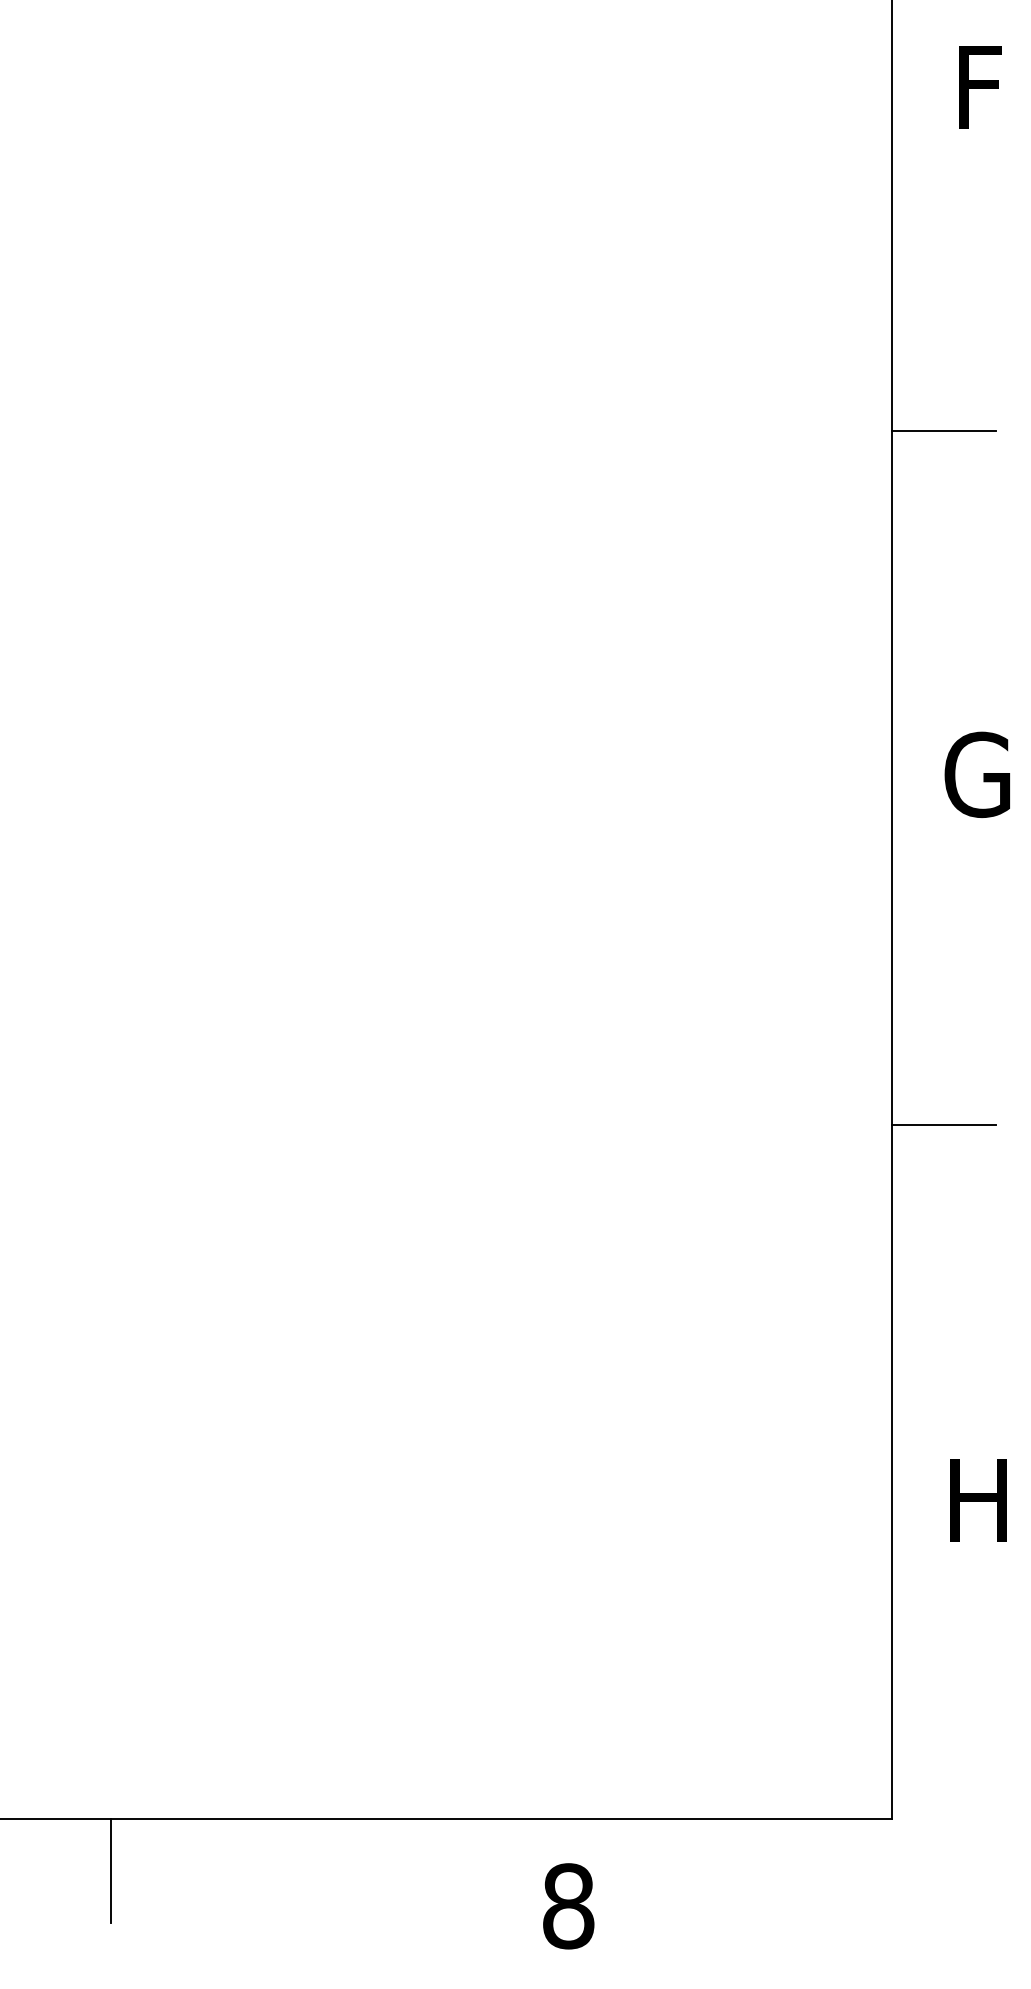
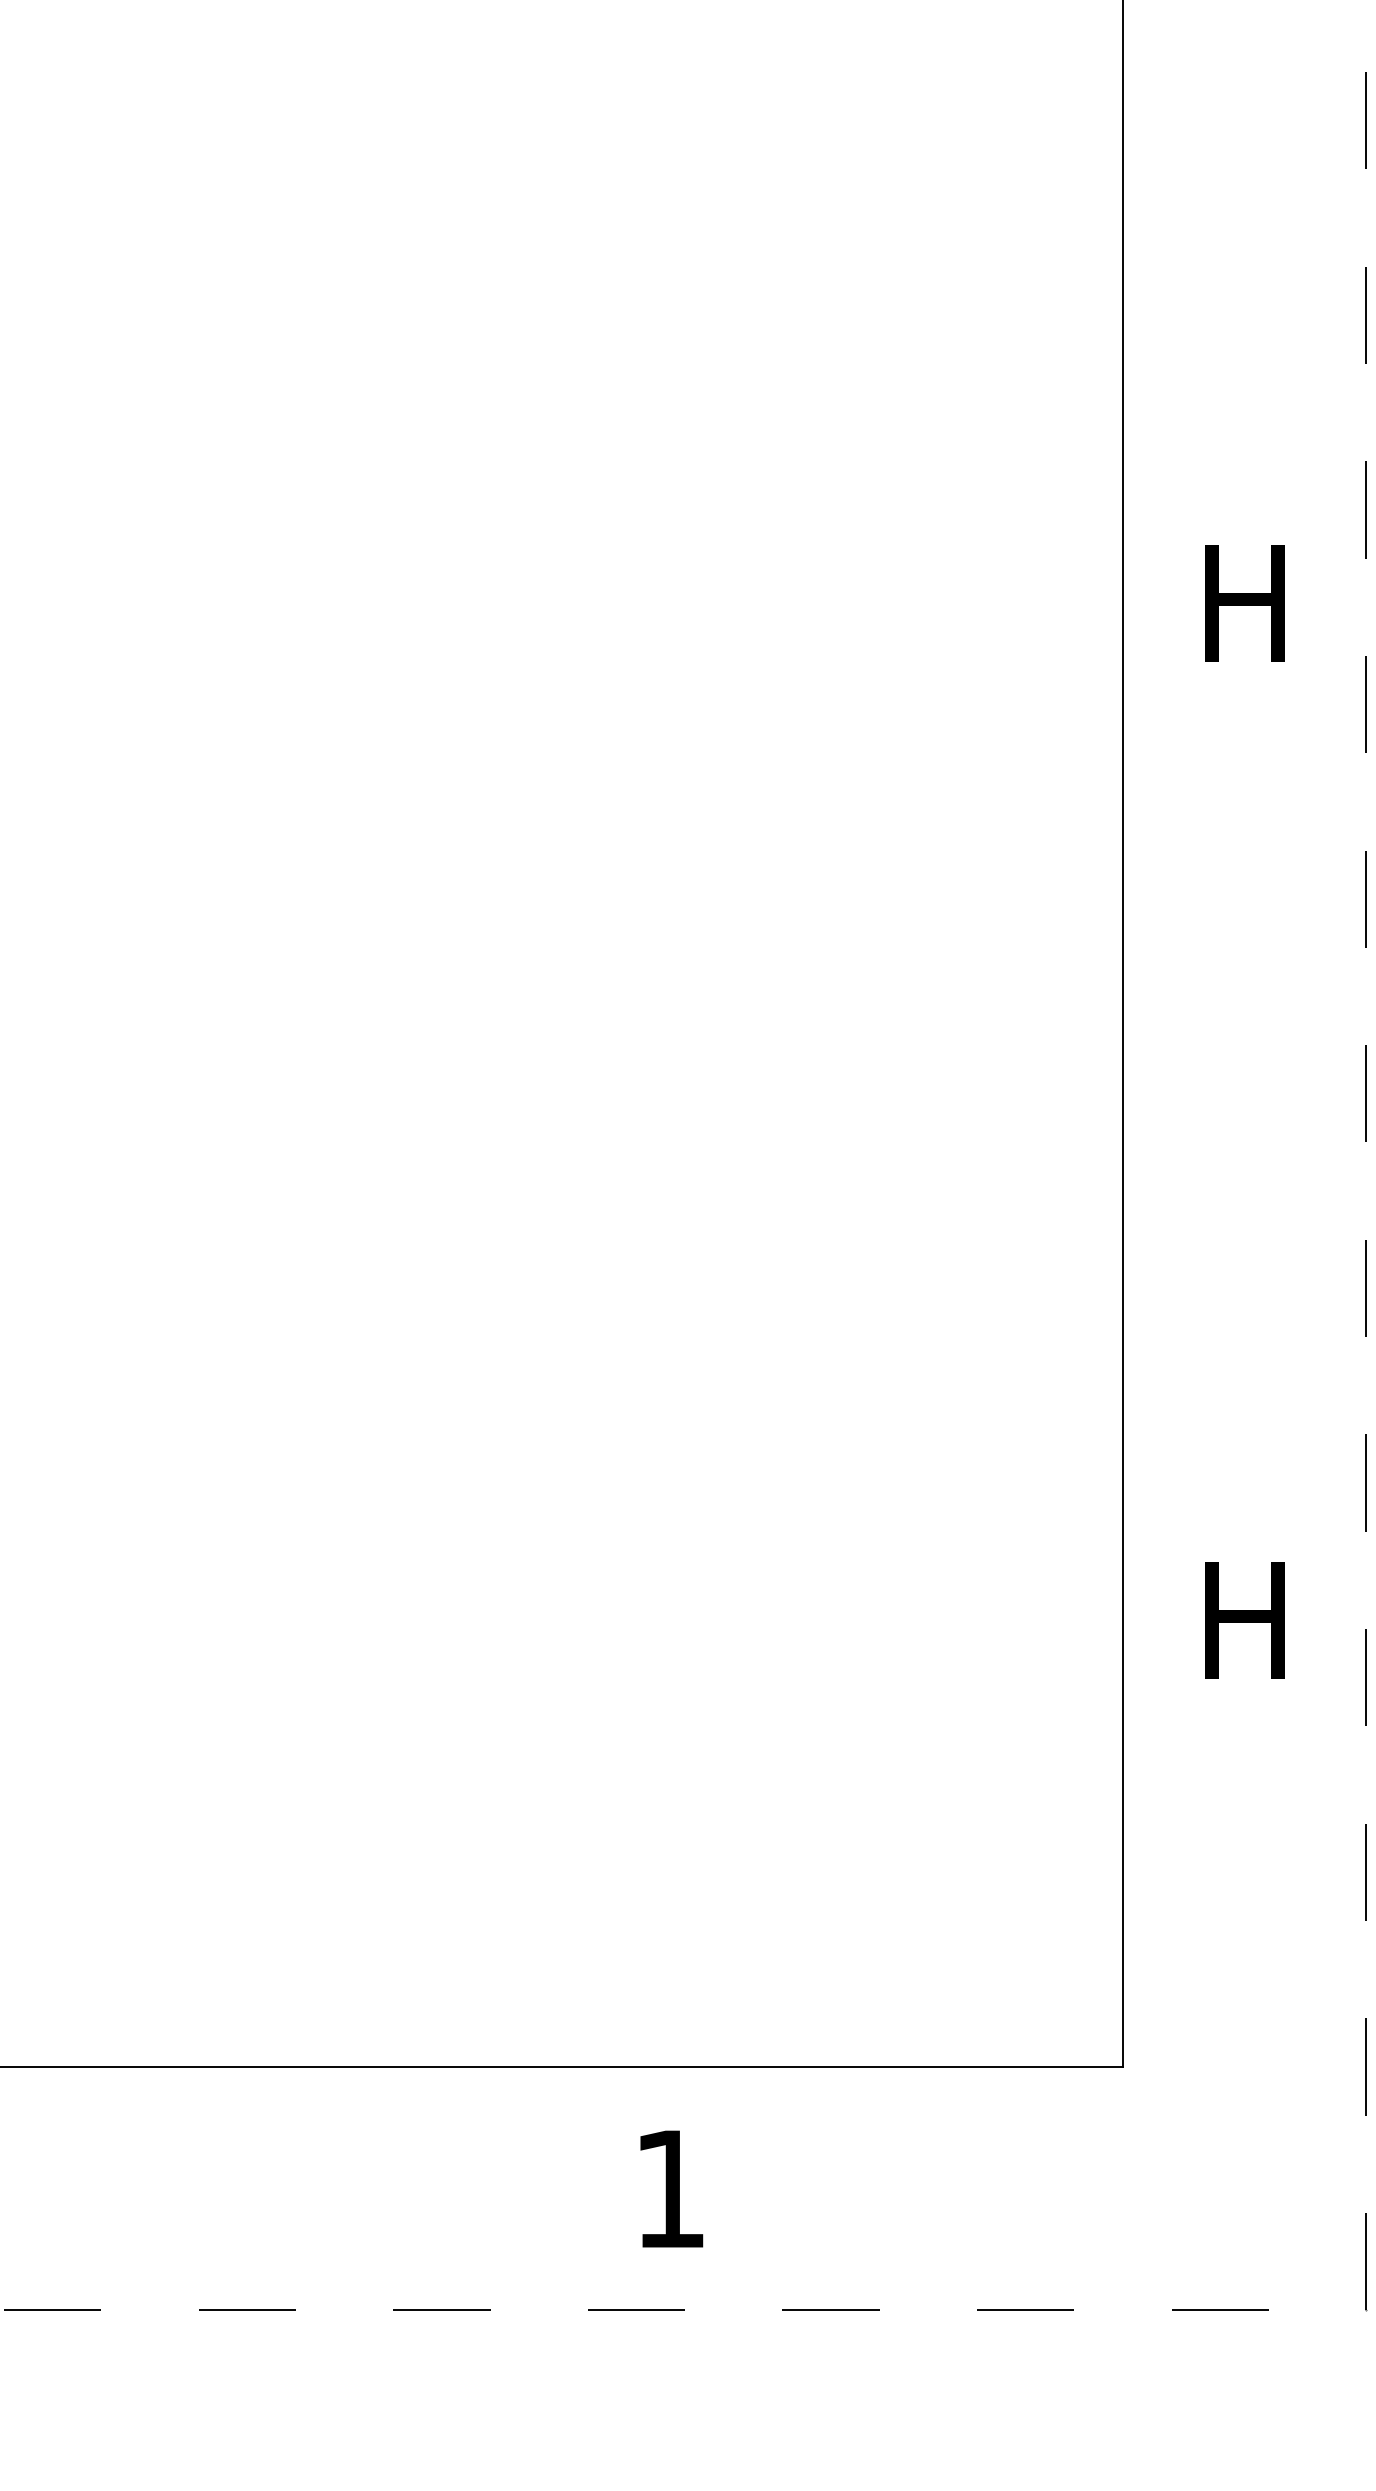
line: (943, 430) -> (1195, 120), removed
text: (977, 774) -> (1243, 602), G -> H
line: (943, 1124) -> (1195, 1093), removed
line: (110, 1871) -> (28, 2140), removed
text: (568, 1906) -> (670, 2189), 8 -> 1

